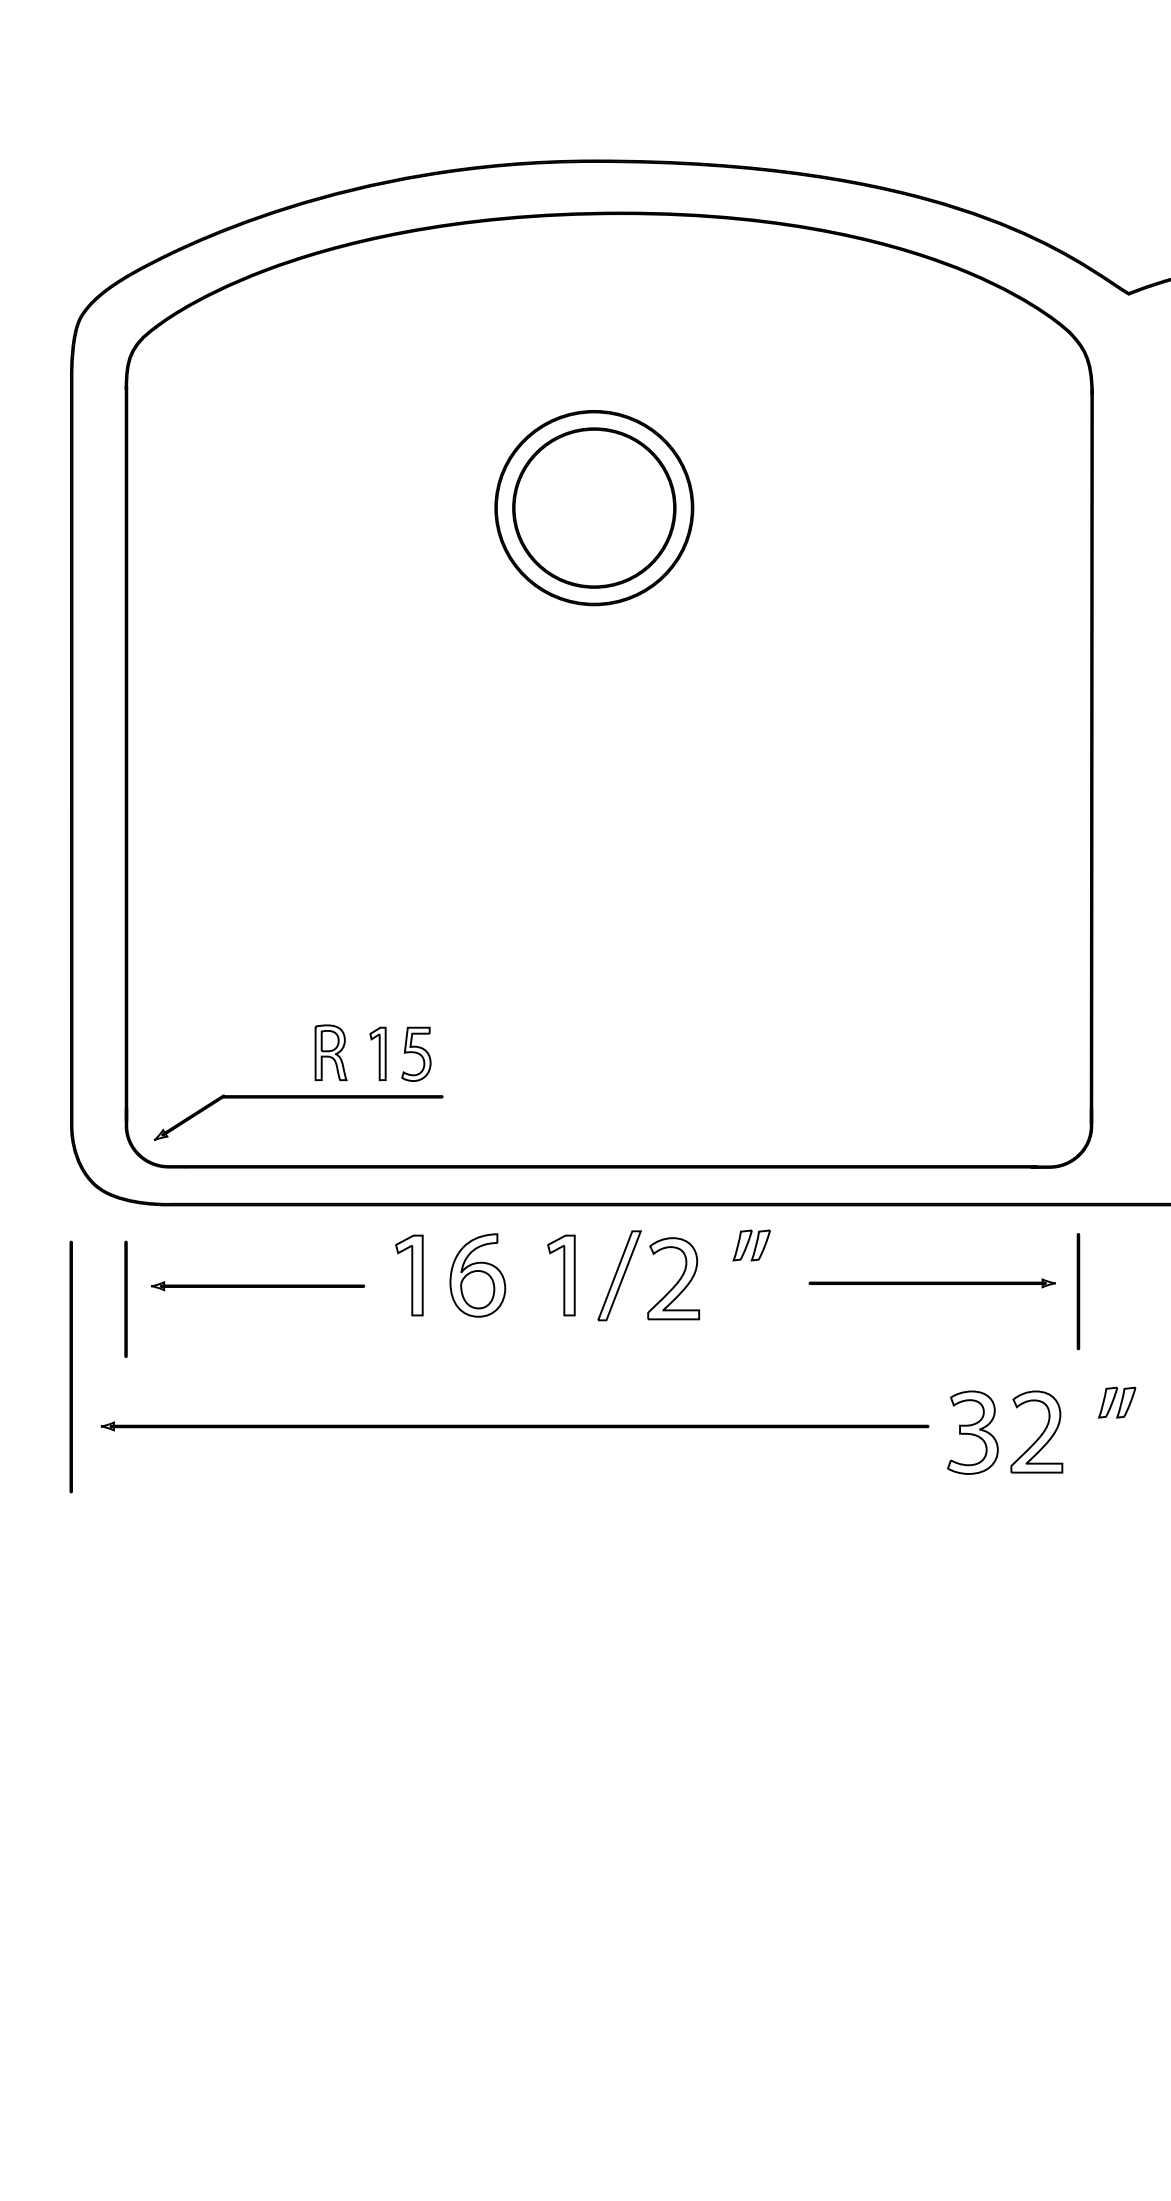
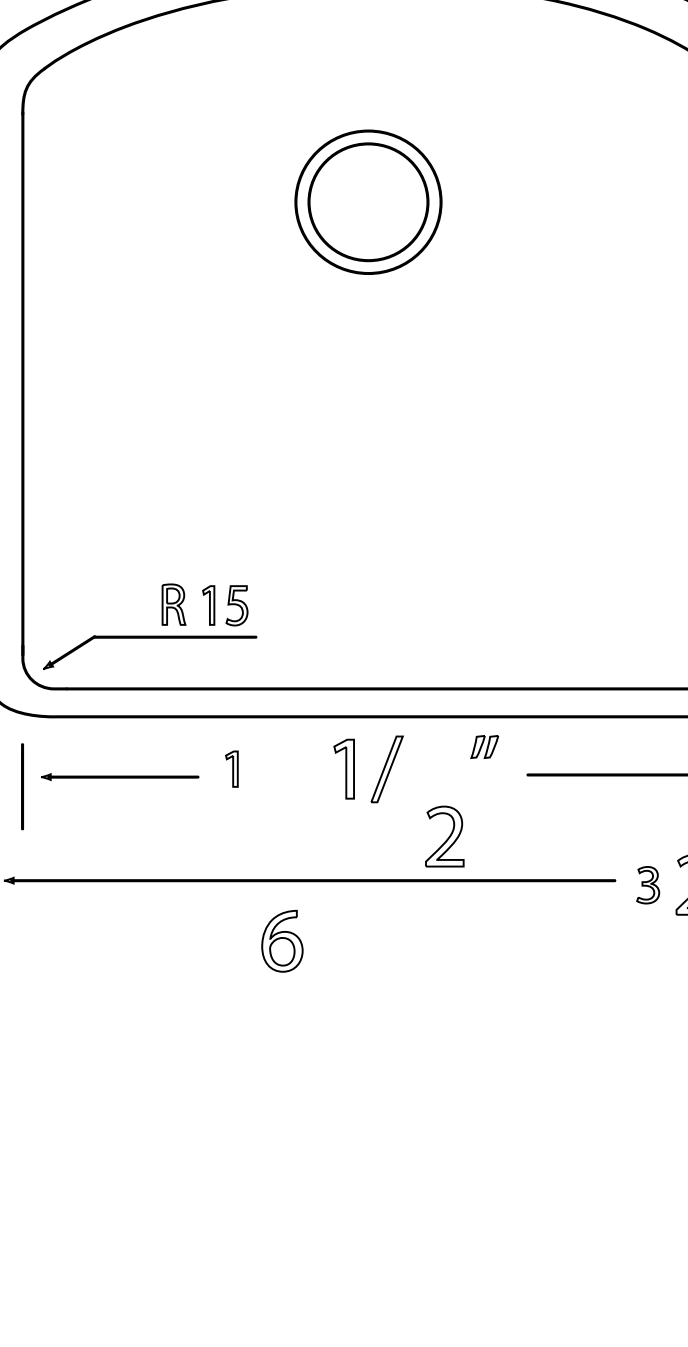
part: (409, 1275) -> (231, 769), size x0.6
part: (477, 1275) -> (282, 941), moved
part: (673, 1278) -> (444, 836), moved
part: (972, 1432) -> (647, 885), size x0.6

